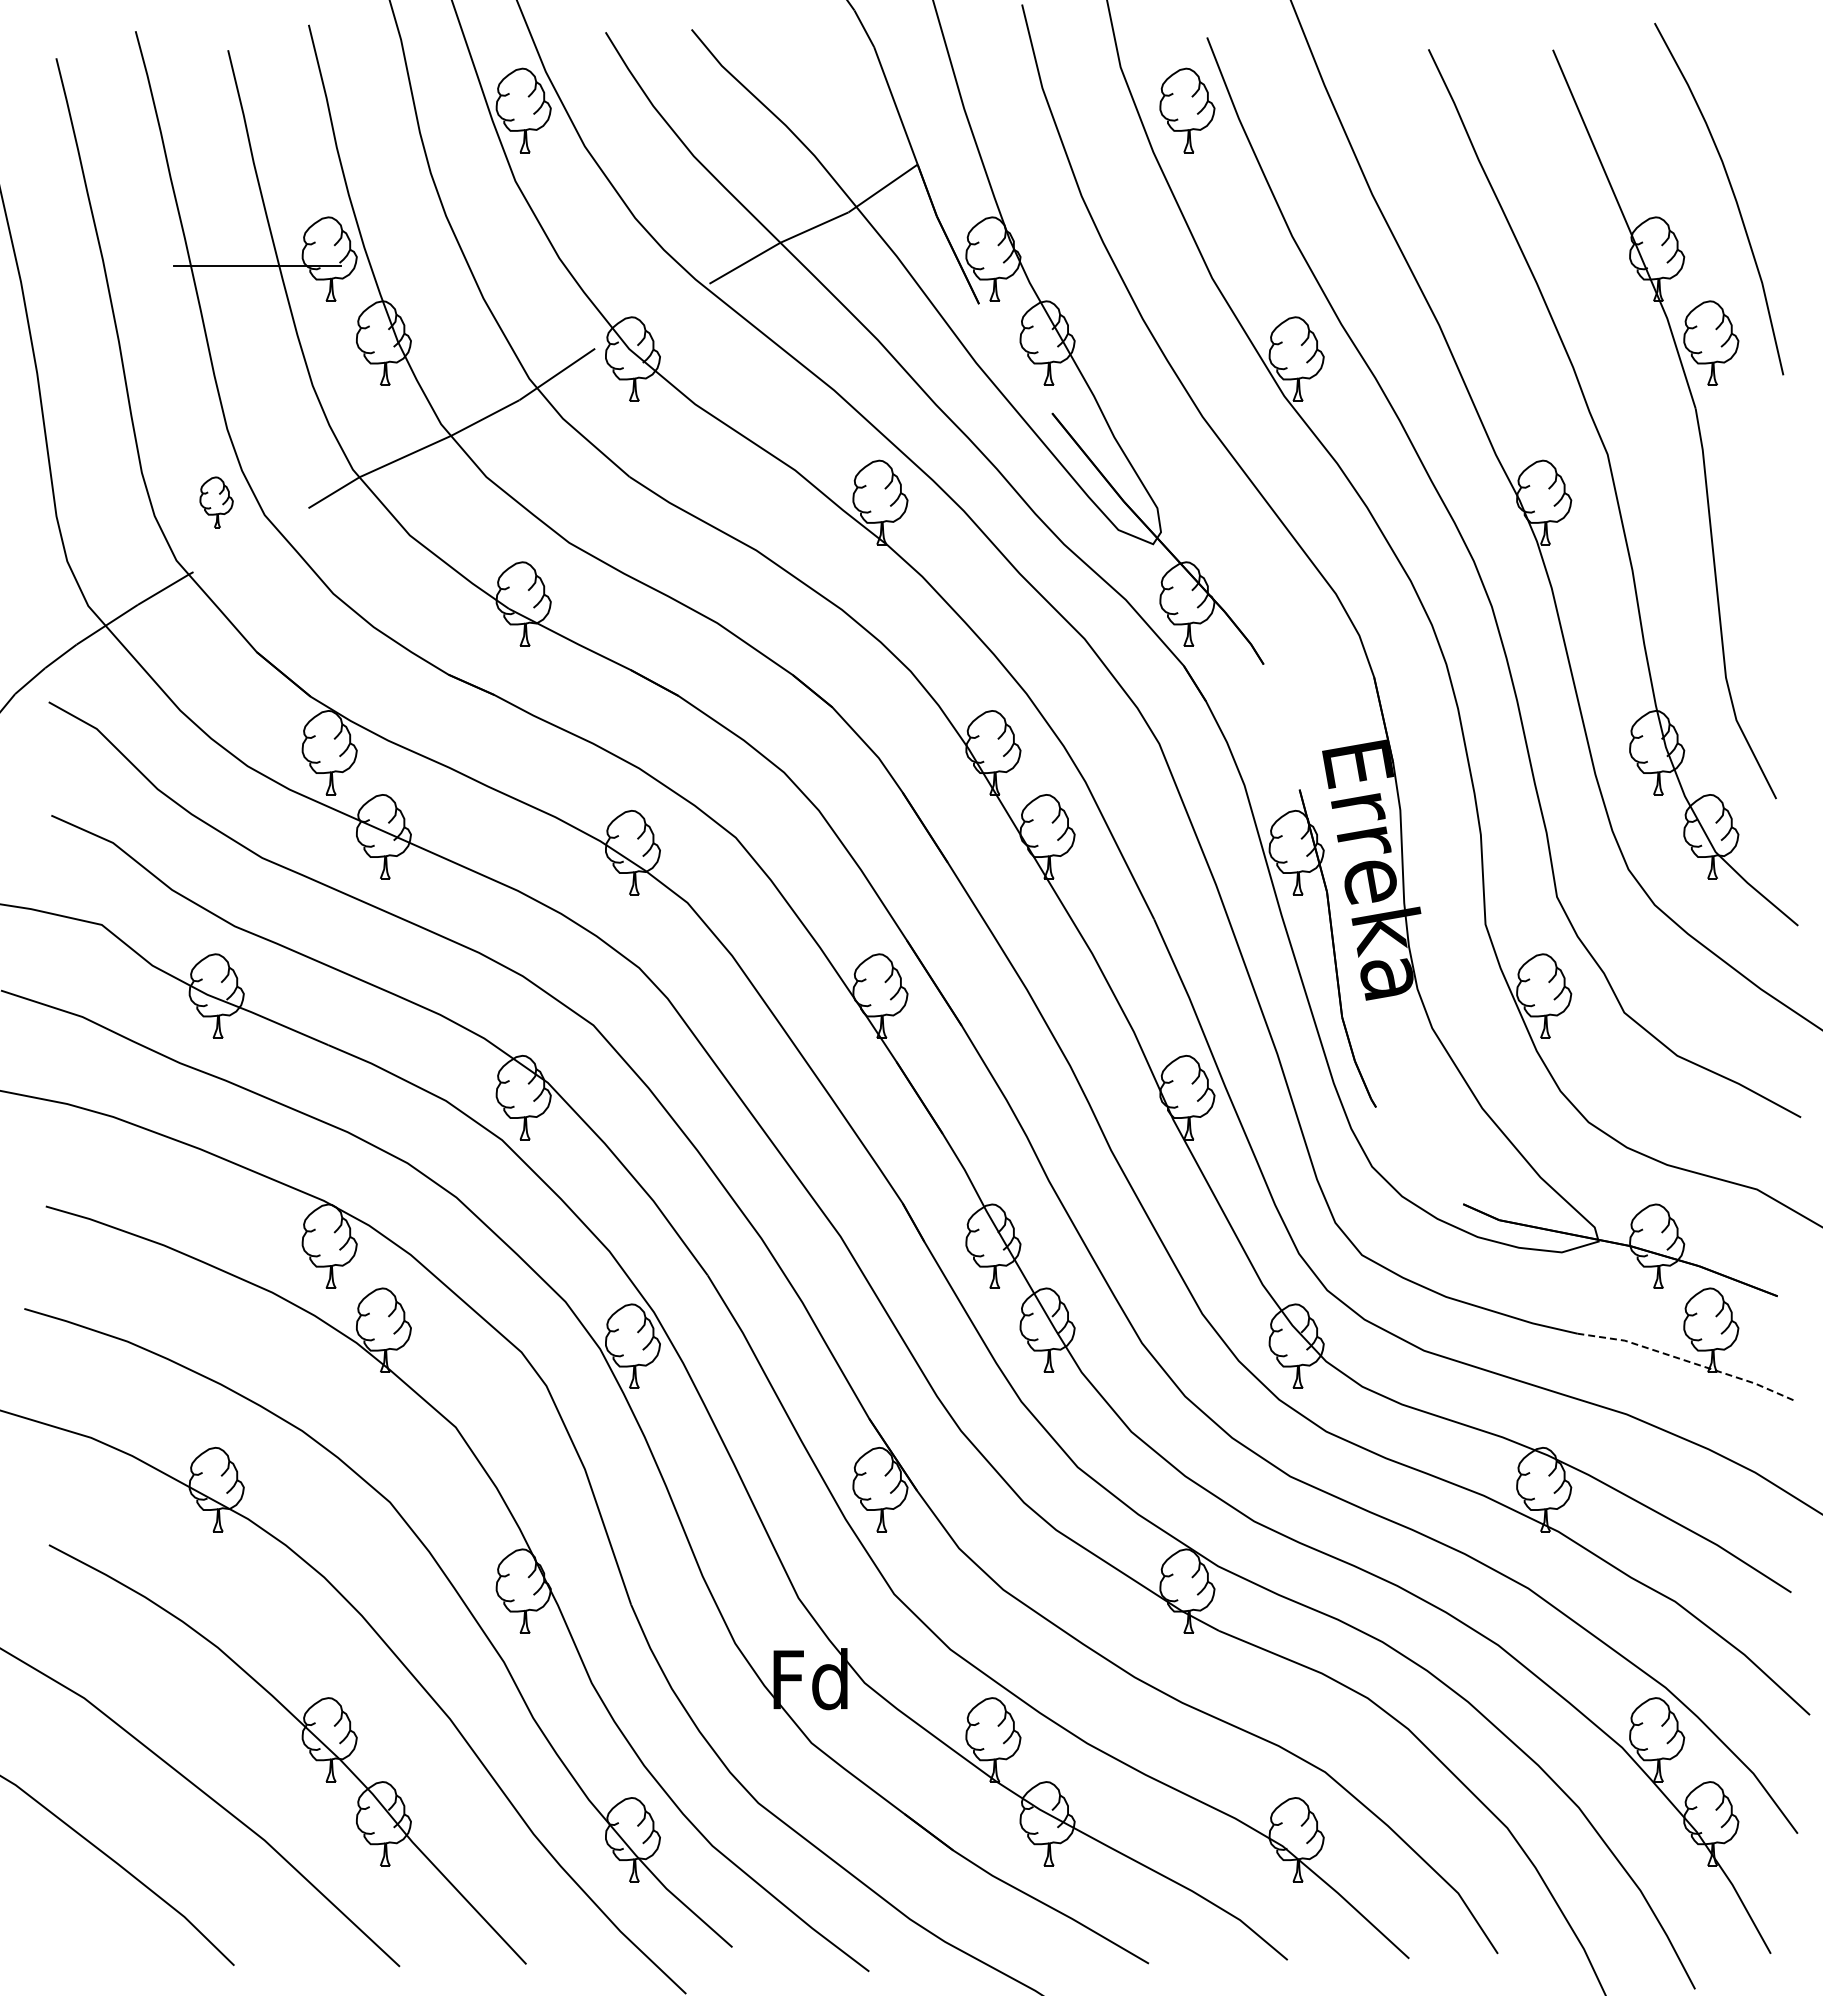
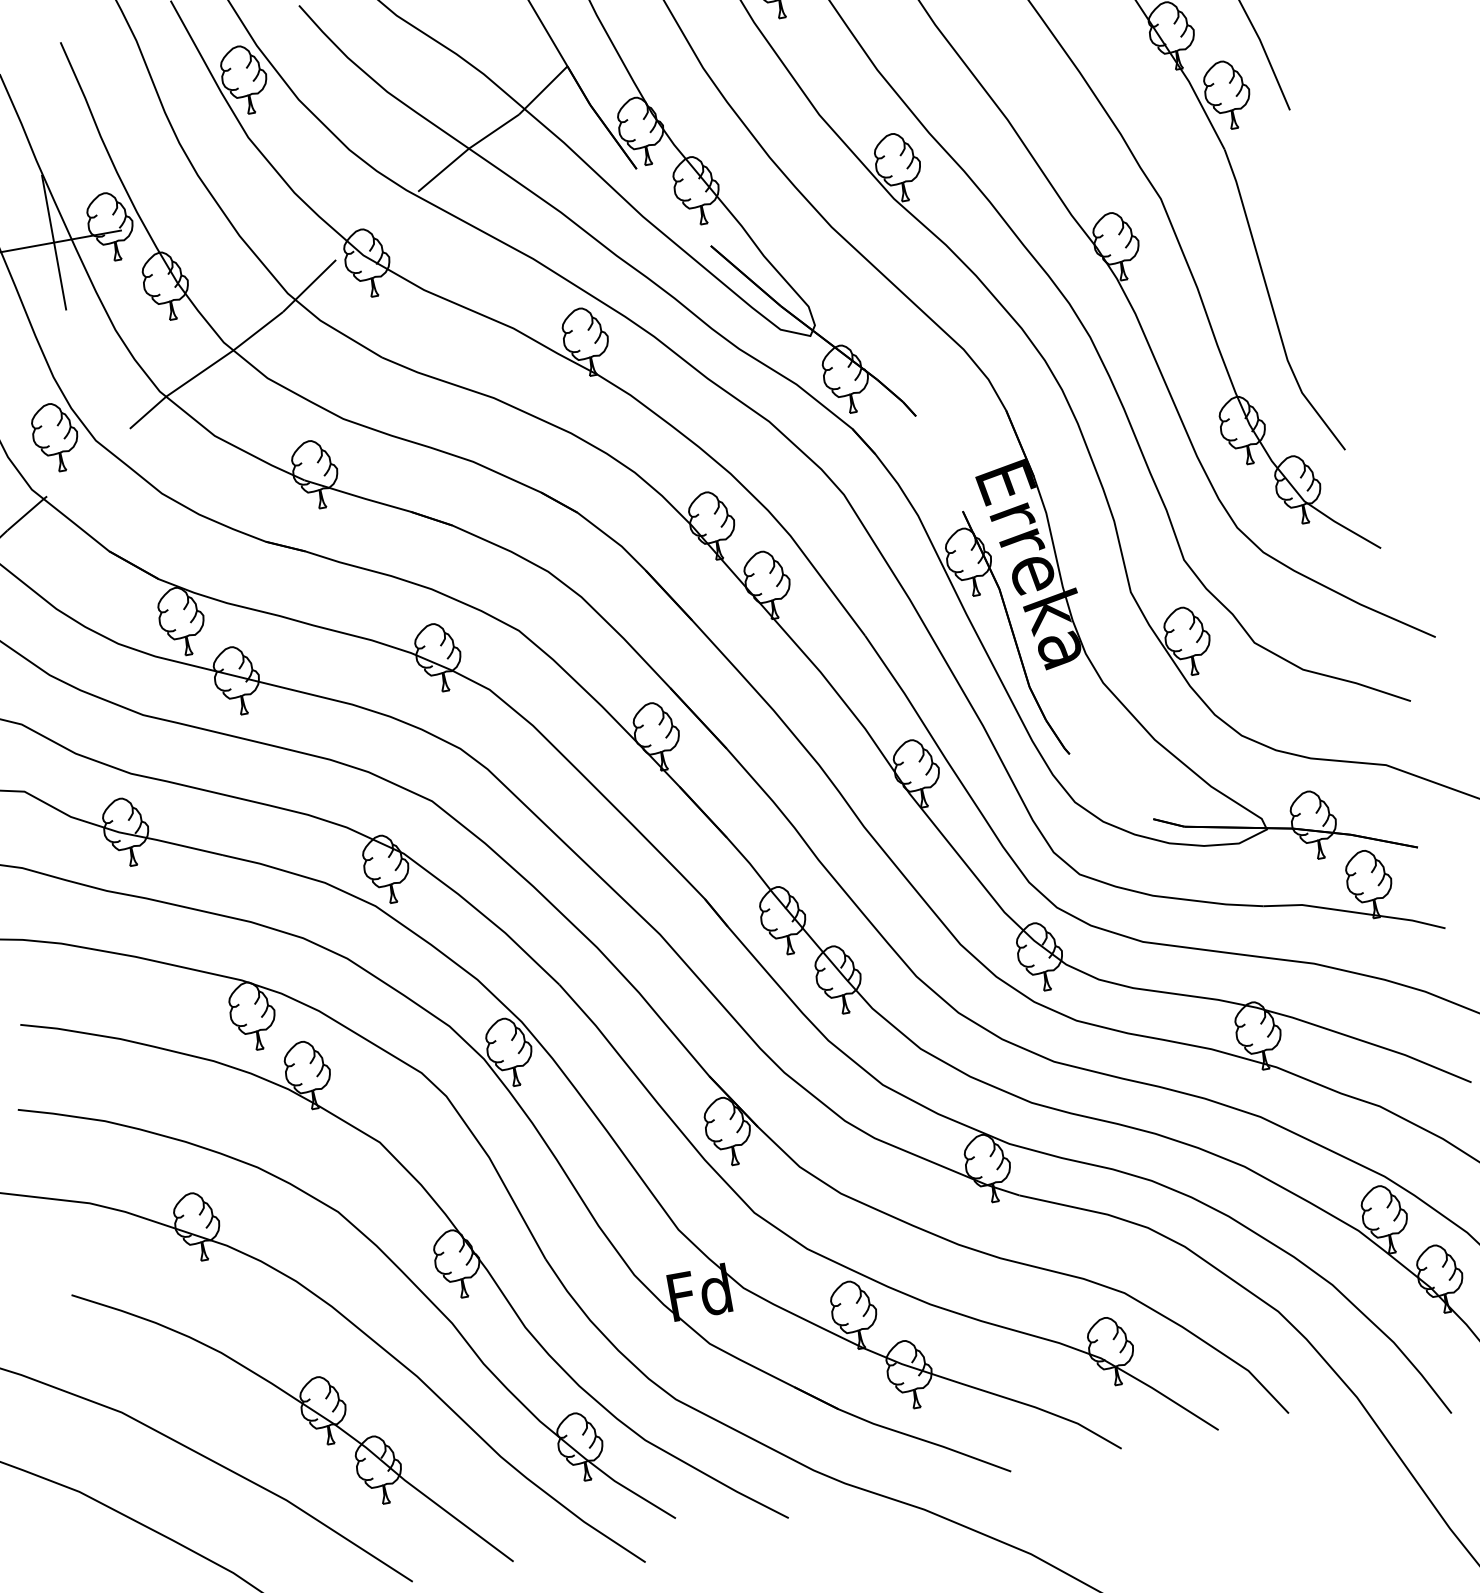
line: (257, 265) -> (54, 242), added
part: (216, 502) -> (55, 437), size x1.67
line: (1687, 1361) -> (1355, 912), dashed -> solid

